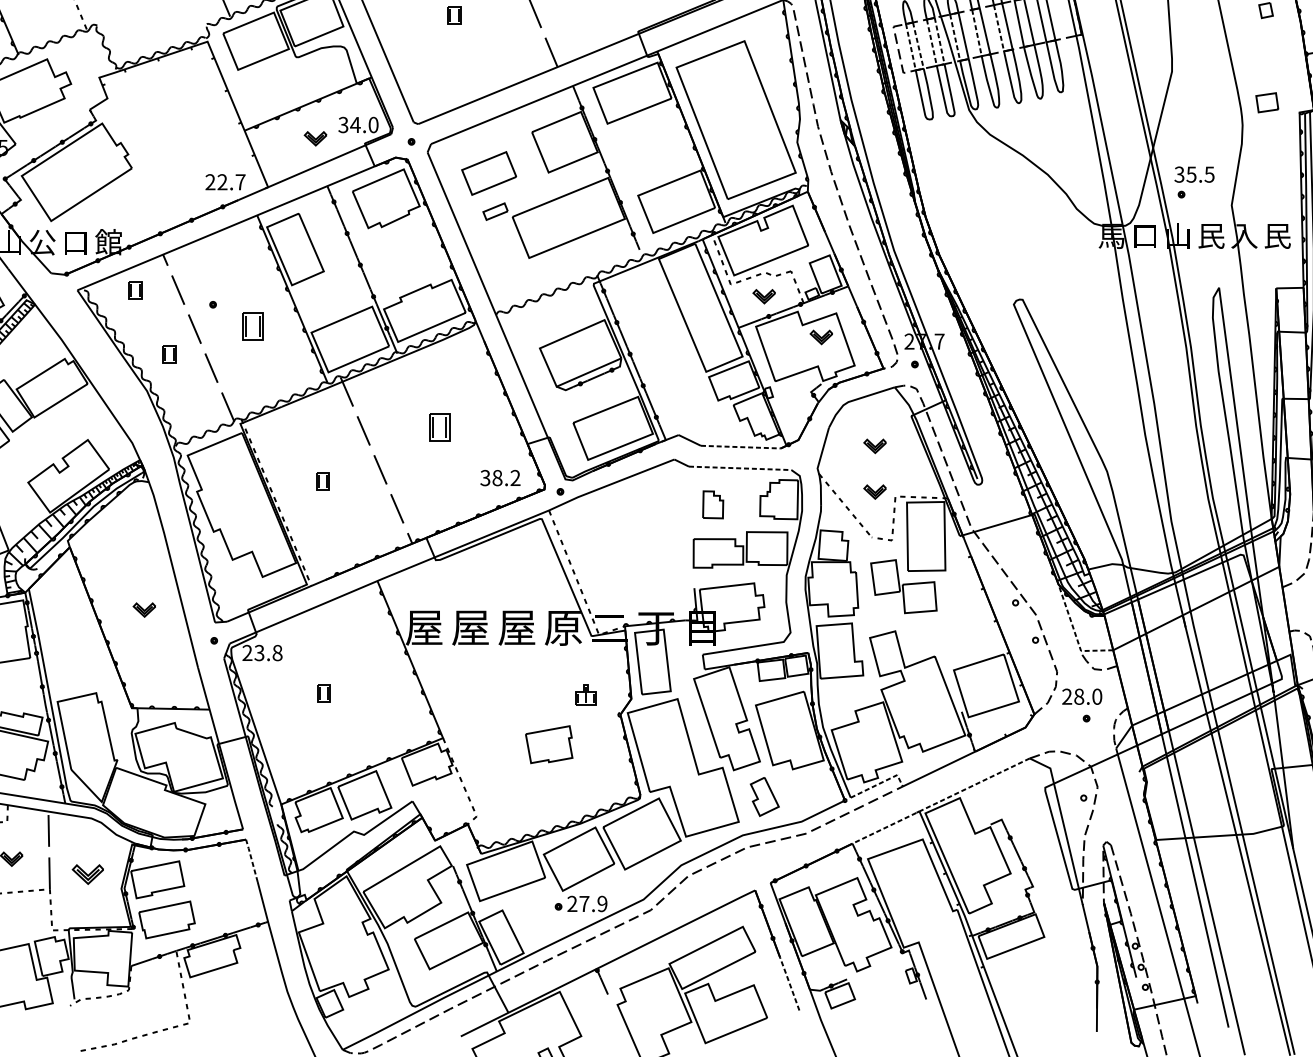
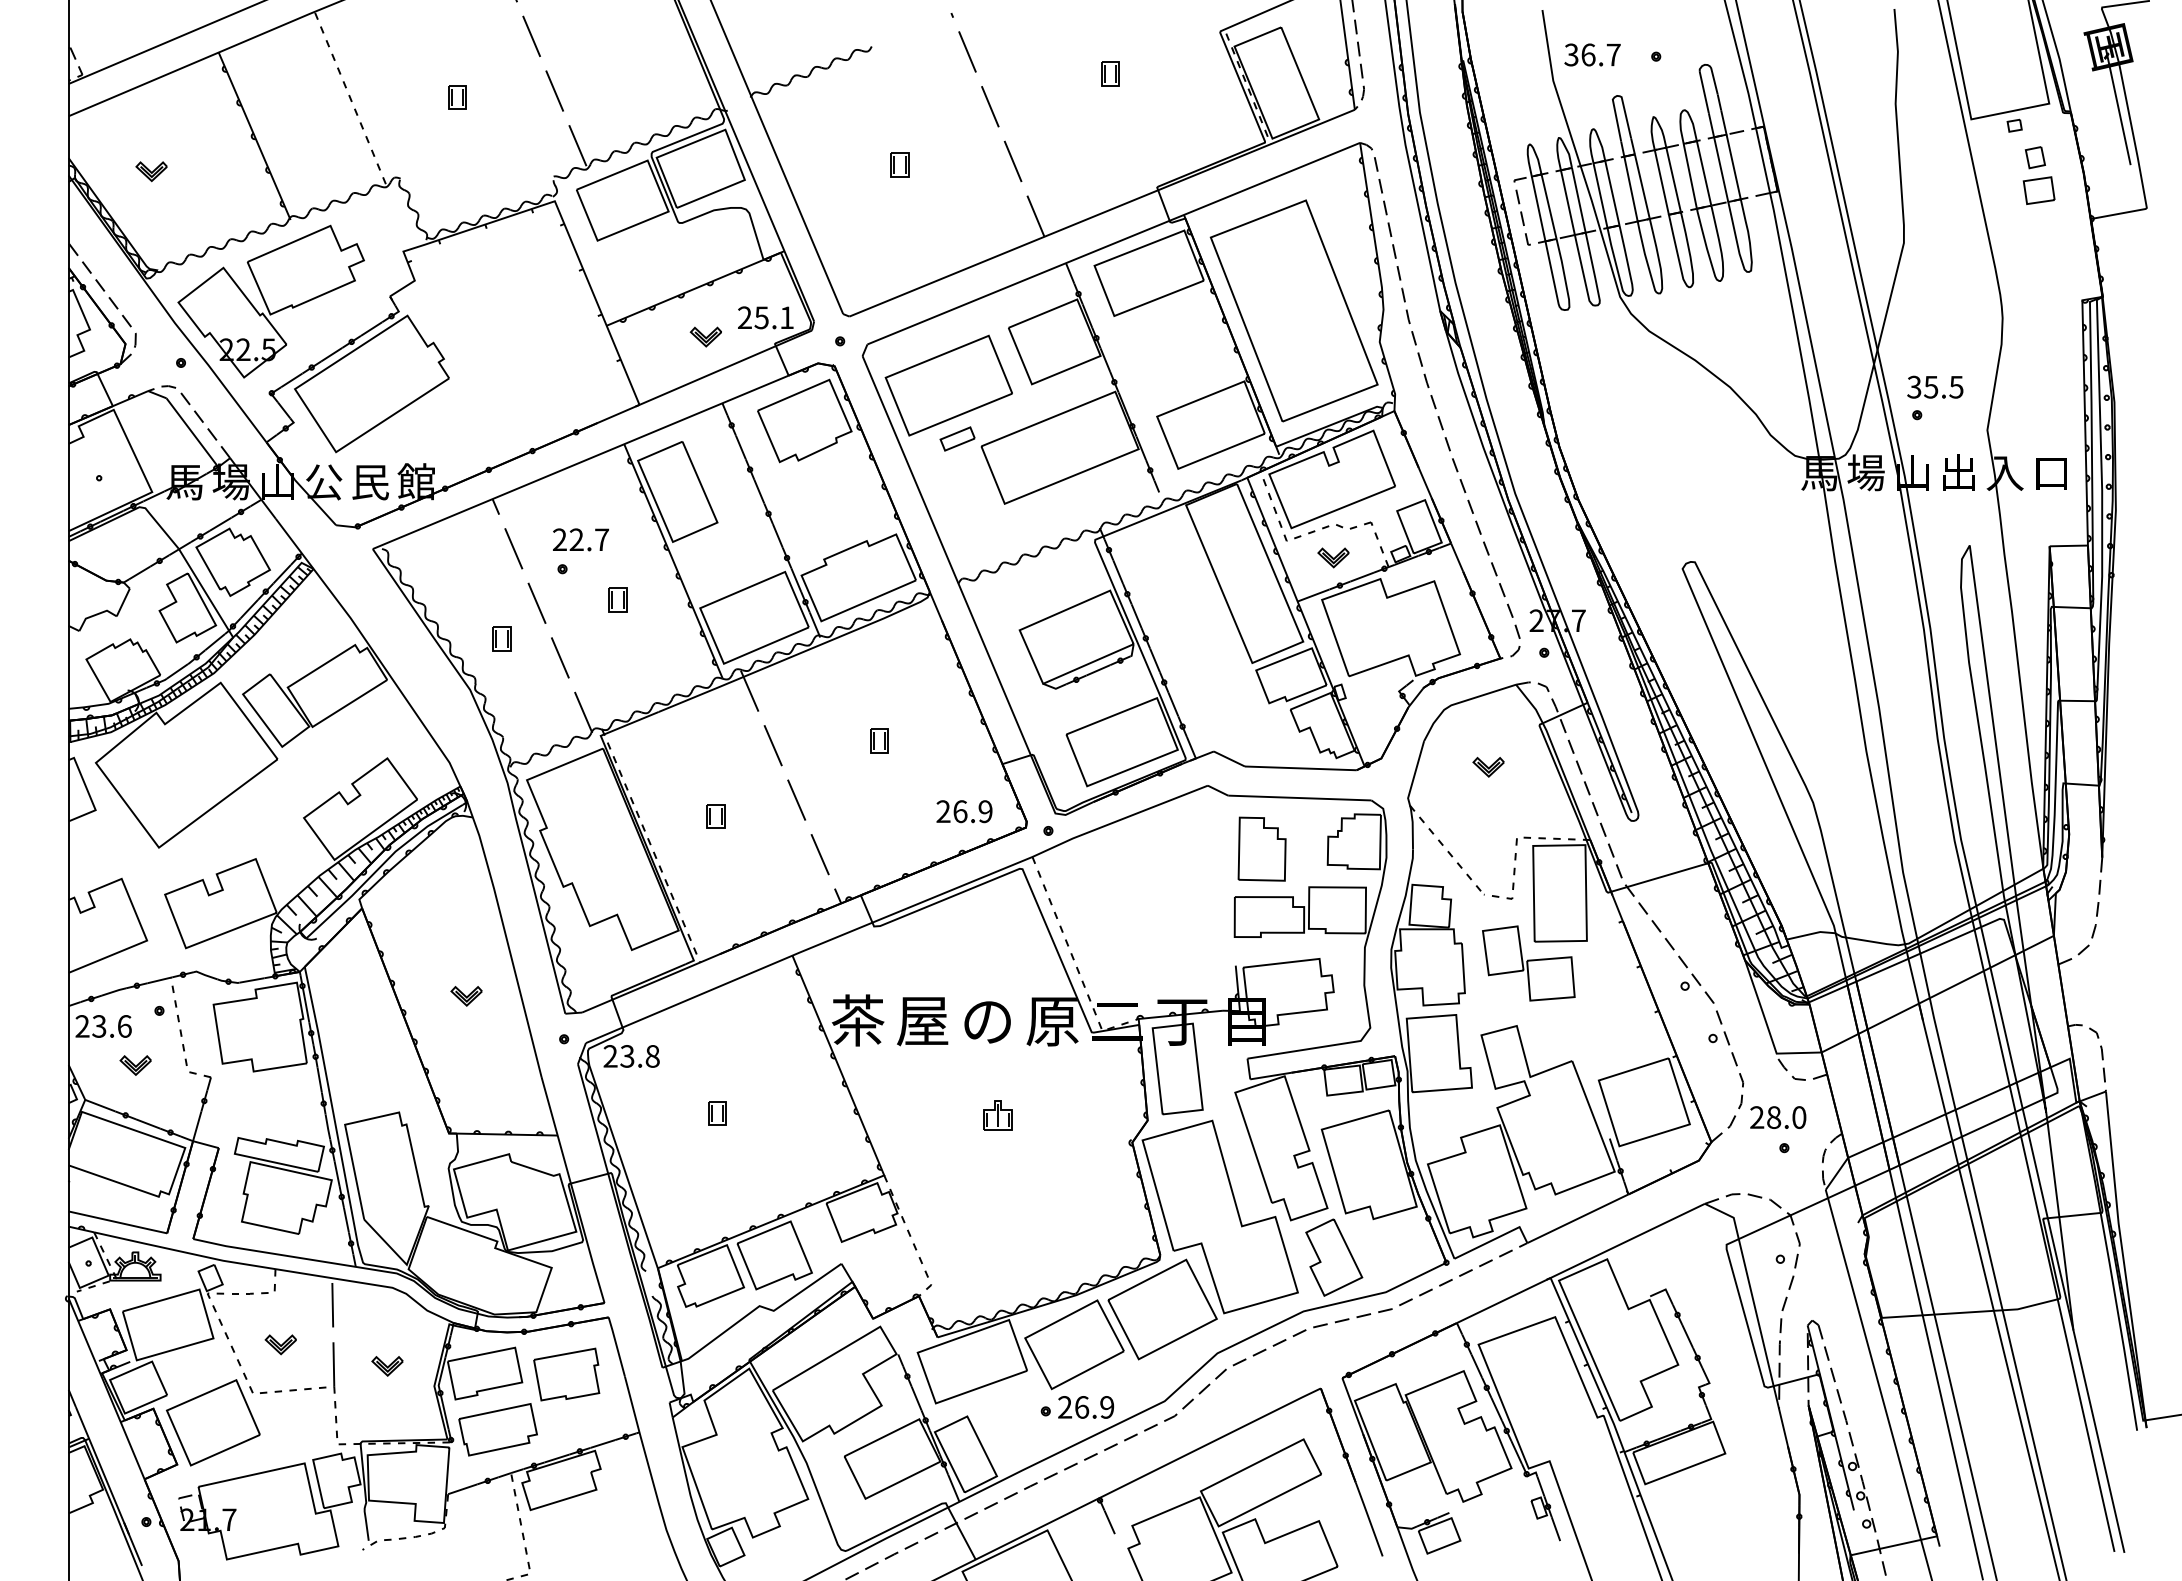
line: (998, 28) -> (1661, 182), dashed -> solid
line: (977, 33) -> (1631, 189), dashed -> solid
line: (955, 38) -> (1600, 196), dashed -> solid
line: (939, 41) -> (1578, 200), dashed -> solid
line: (932, 43) -> (1568, 203), dashed -> solid
line: (918, 46) -> (1549, 207), dashed -> solid
line: (910, 47) -> (1538, 209), dashed -> solid
part: (1266, 102) -> (2038, 190), moved
text: (358, 124) -> (765, 317), 34.0 -> 25.1
part: (489, 173) -> (948, 385), size x1.67
text: (225, 182) -> (580, 539), moved
text: (1144, 235) -> (1865, 472), 口 -> 場
text: (1211, 235) -> (1959, 472), 民 -> 出
text: (1277, 236) -> (2051, 473), 民 -> 口
text: (75, 242) -> (370, 482), 口 -> 民
part: (135, 289) -> (453, 548), removed
part: (252, 326) -> (617, 599), size x0.62
part: (821, 337) -> (1413, 614), removed
part: (439, 427) -> (879, 740), size x0.62
line: (740, 447) -> (1300, 768), dashed -> solid
line: (739, 468) -> (1299, 798), dashed -> solid
text: (500, 477) -> (964, 811), 38.2 -> 26.9
part: (875, 492) -> (1488, 831), removed
part: (712, 504) -> (1261, 848), size x1.67
text: (423, 627) -> (857, 1020), 屋 -> 茶
text: (516, 628) -> (987, 1021), 屋 -> の
line: (1074, 632) -> (1767, 1027), dashed -> solid
part: (585, 695) -> (997, 1115), moved
part: (549, 744) -> (566, 1374), moved
line: (880, 783) -> (1495, 1238), dashed -> solid
part: (764, 796) -> (1334, 1257), size x1.43
line: (940, 801) -> (1580, 1263), dashed -> solid
line: (251, 860) -> (616, 1346), dashed -> solid
part: (87, 874) -> (387, 1366), size x0.71
text: (584, 904) -> (1082, 1407), 27.9 -> 26.9
line: (789, 983) -> (1369, 1518), dashed -> solid

